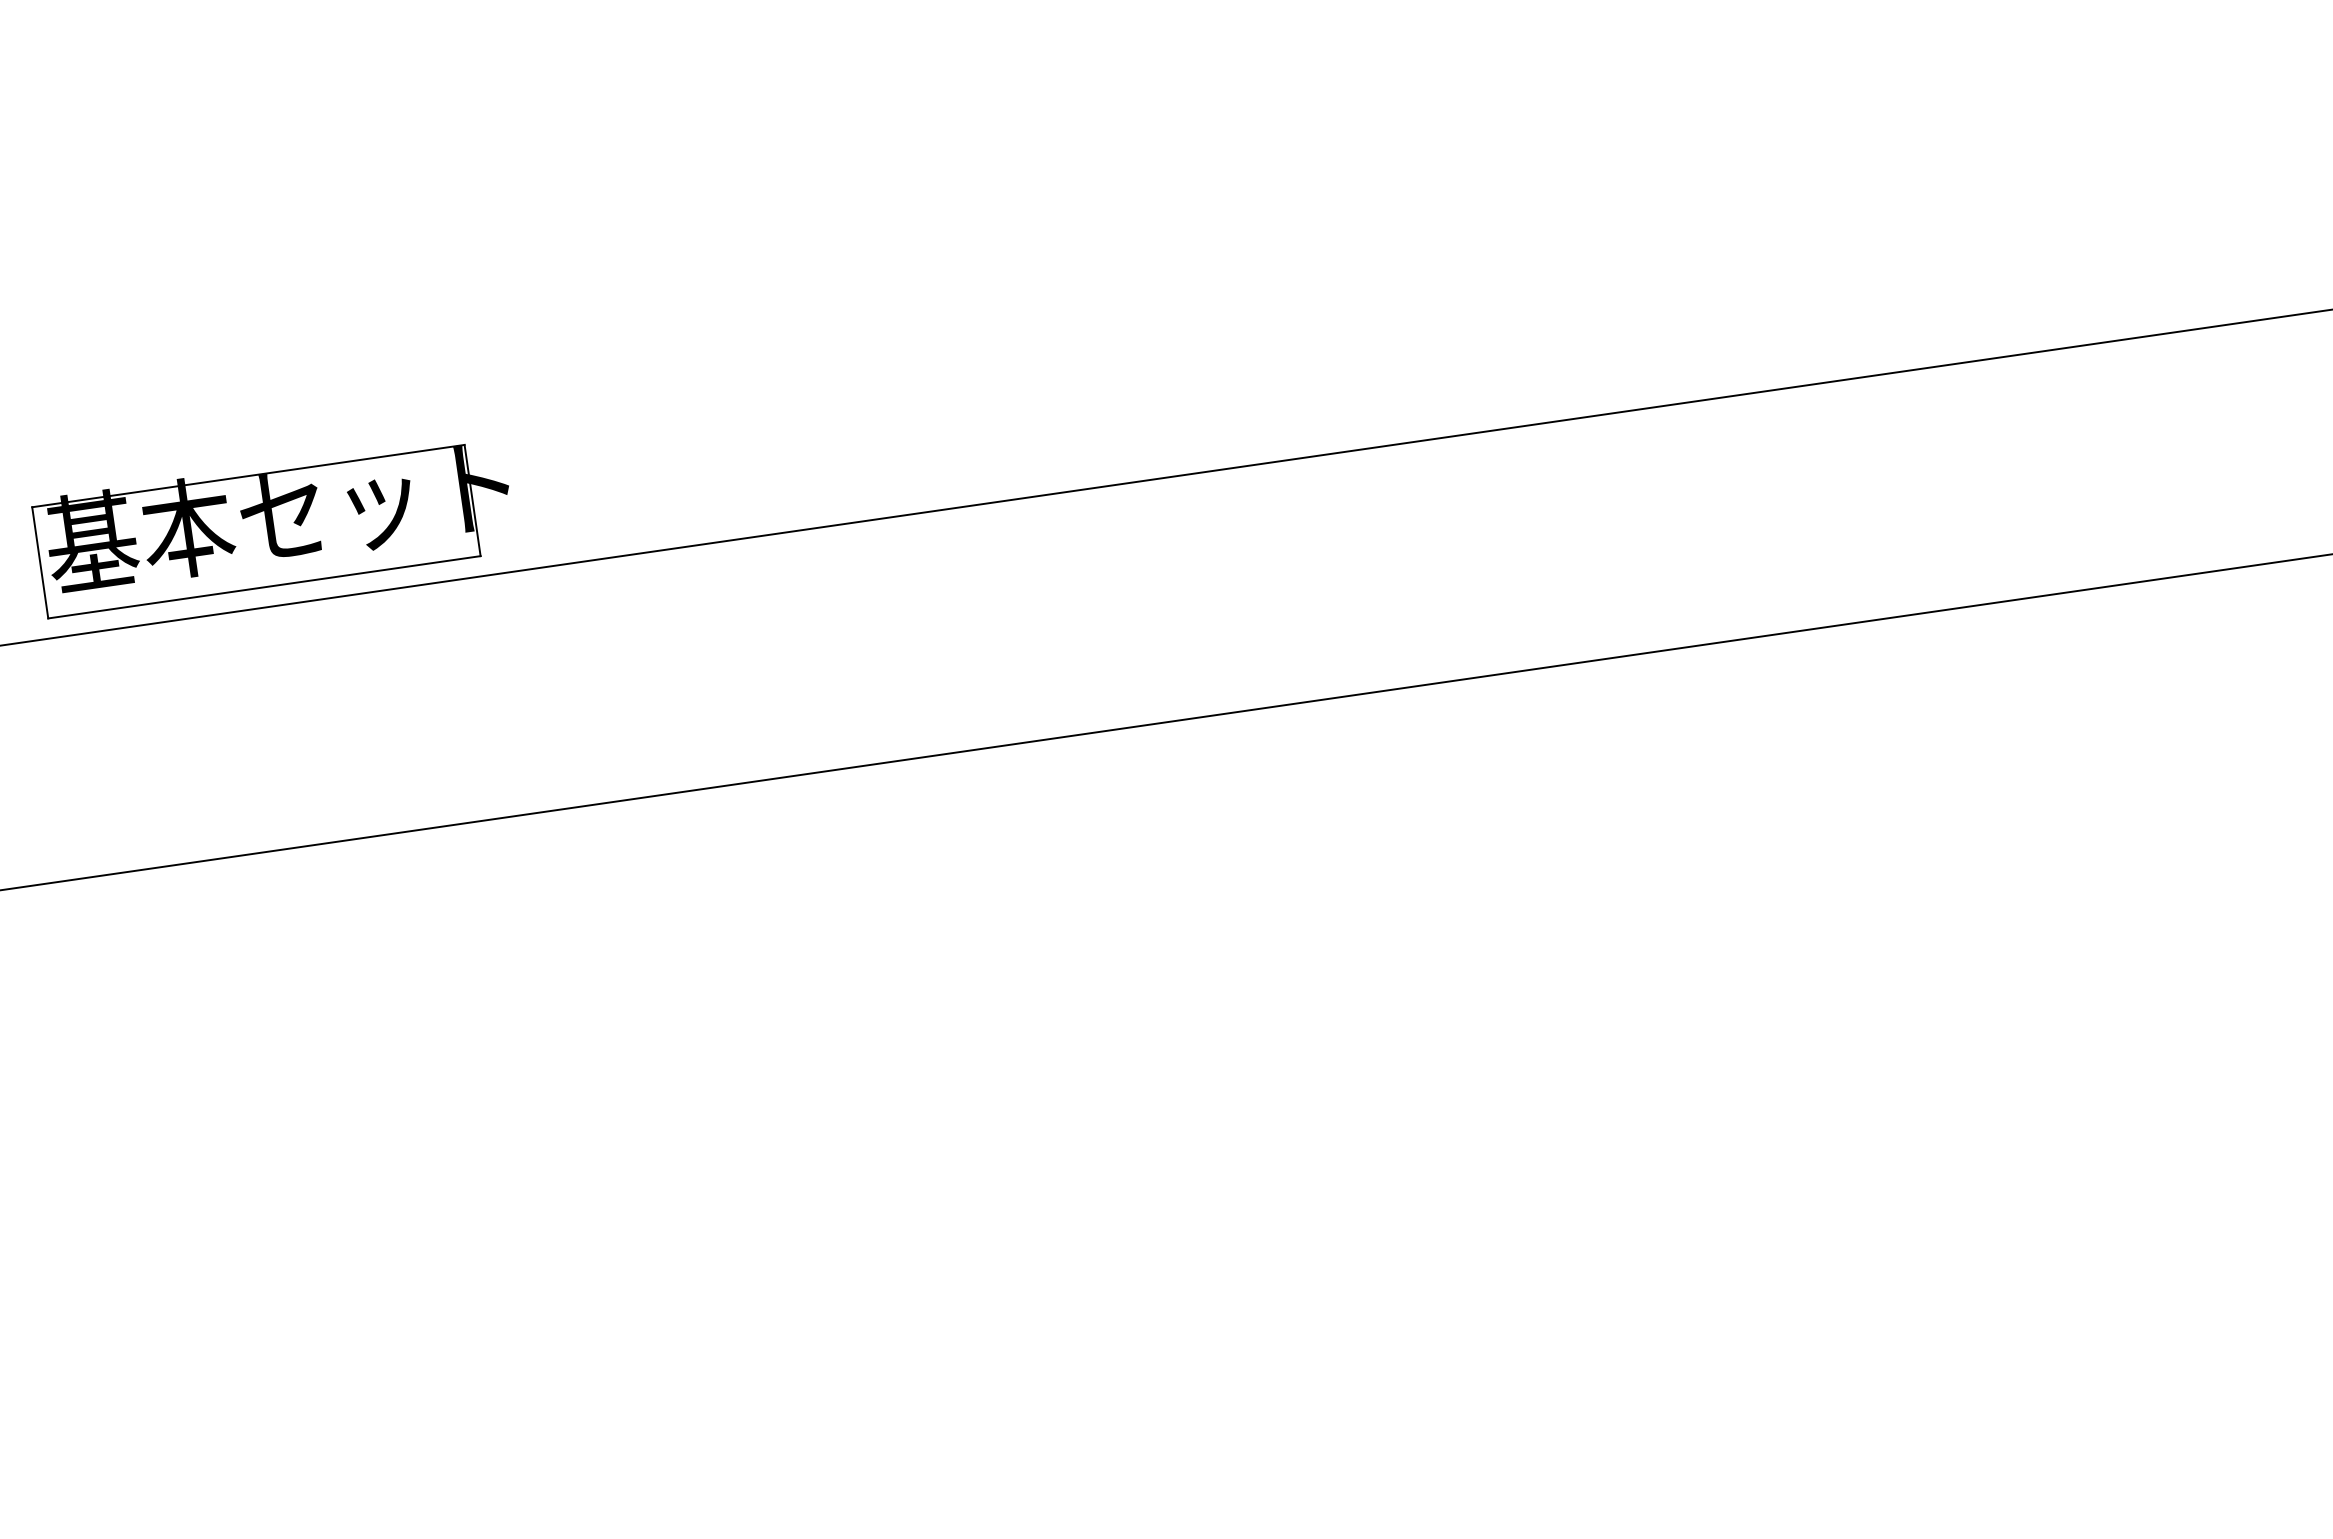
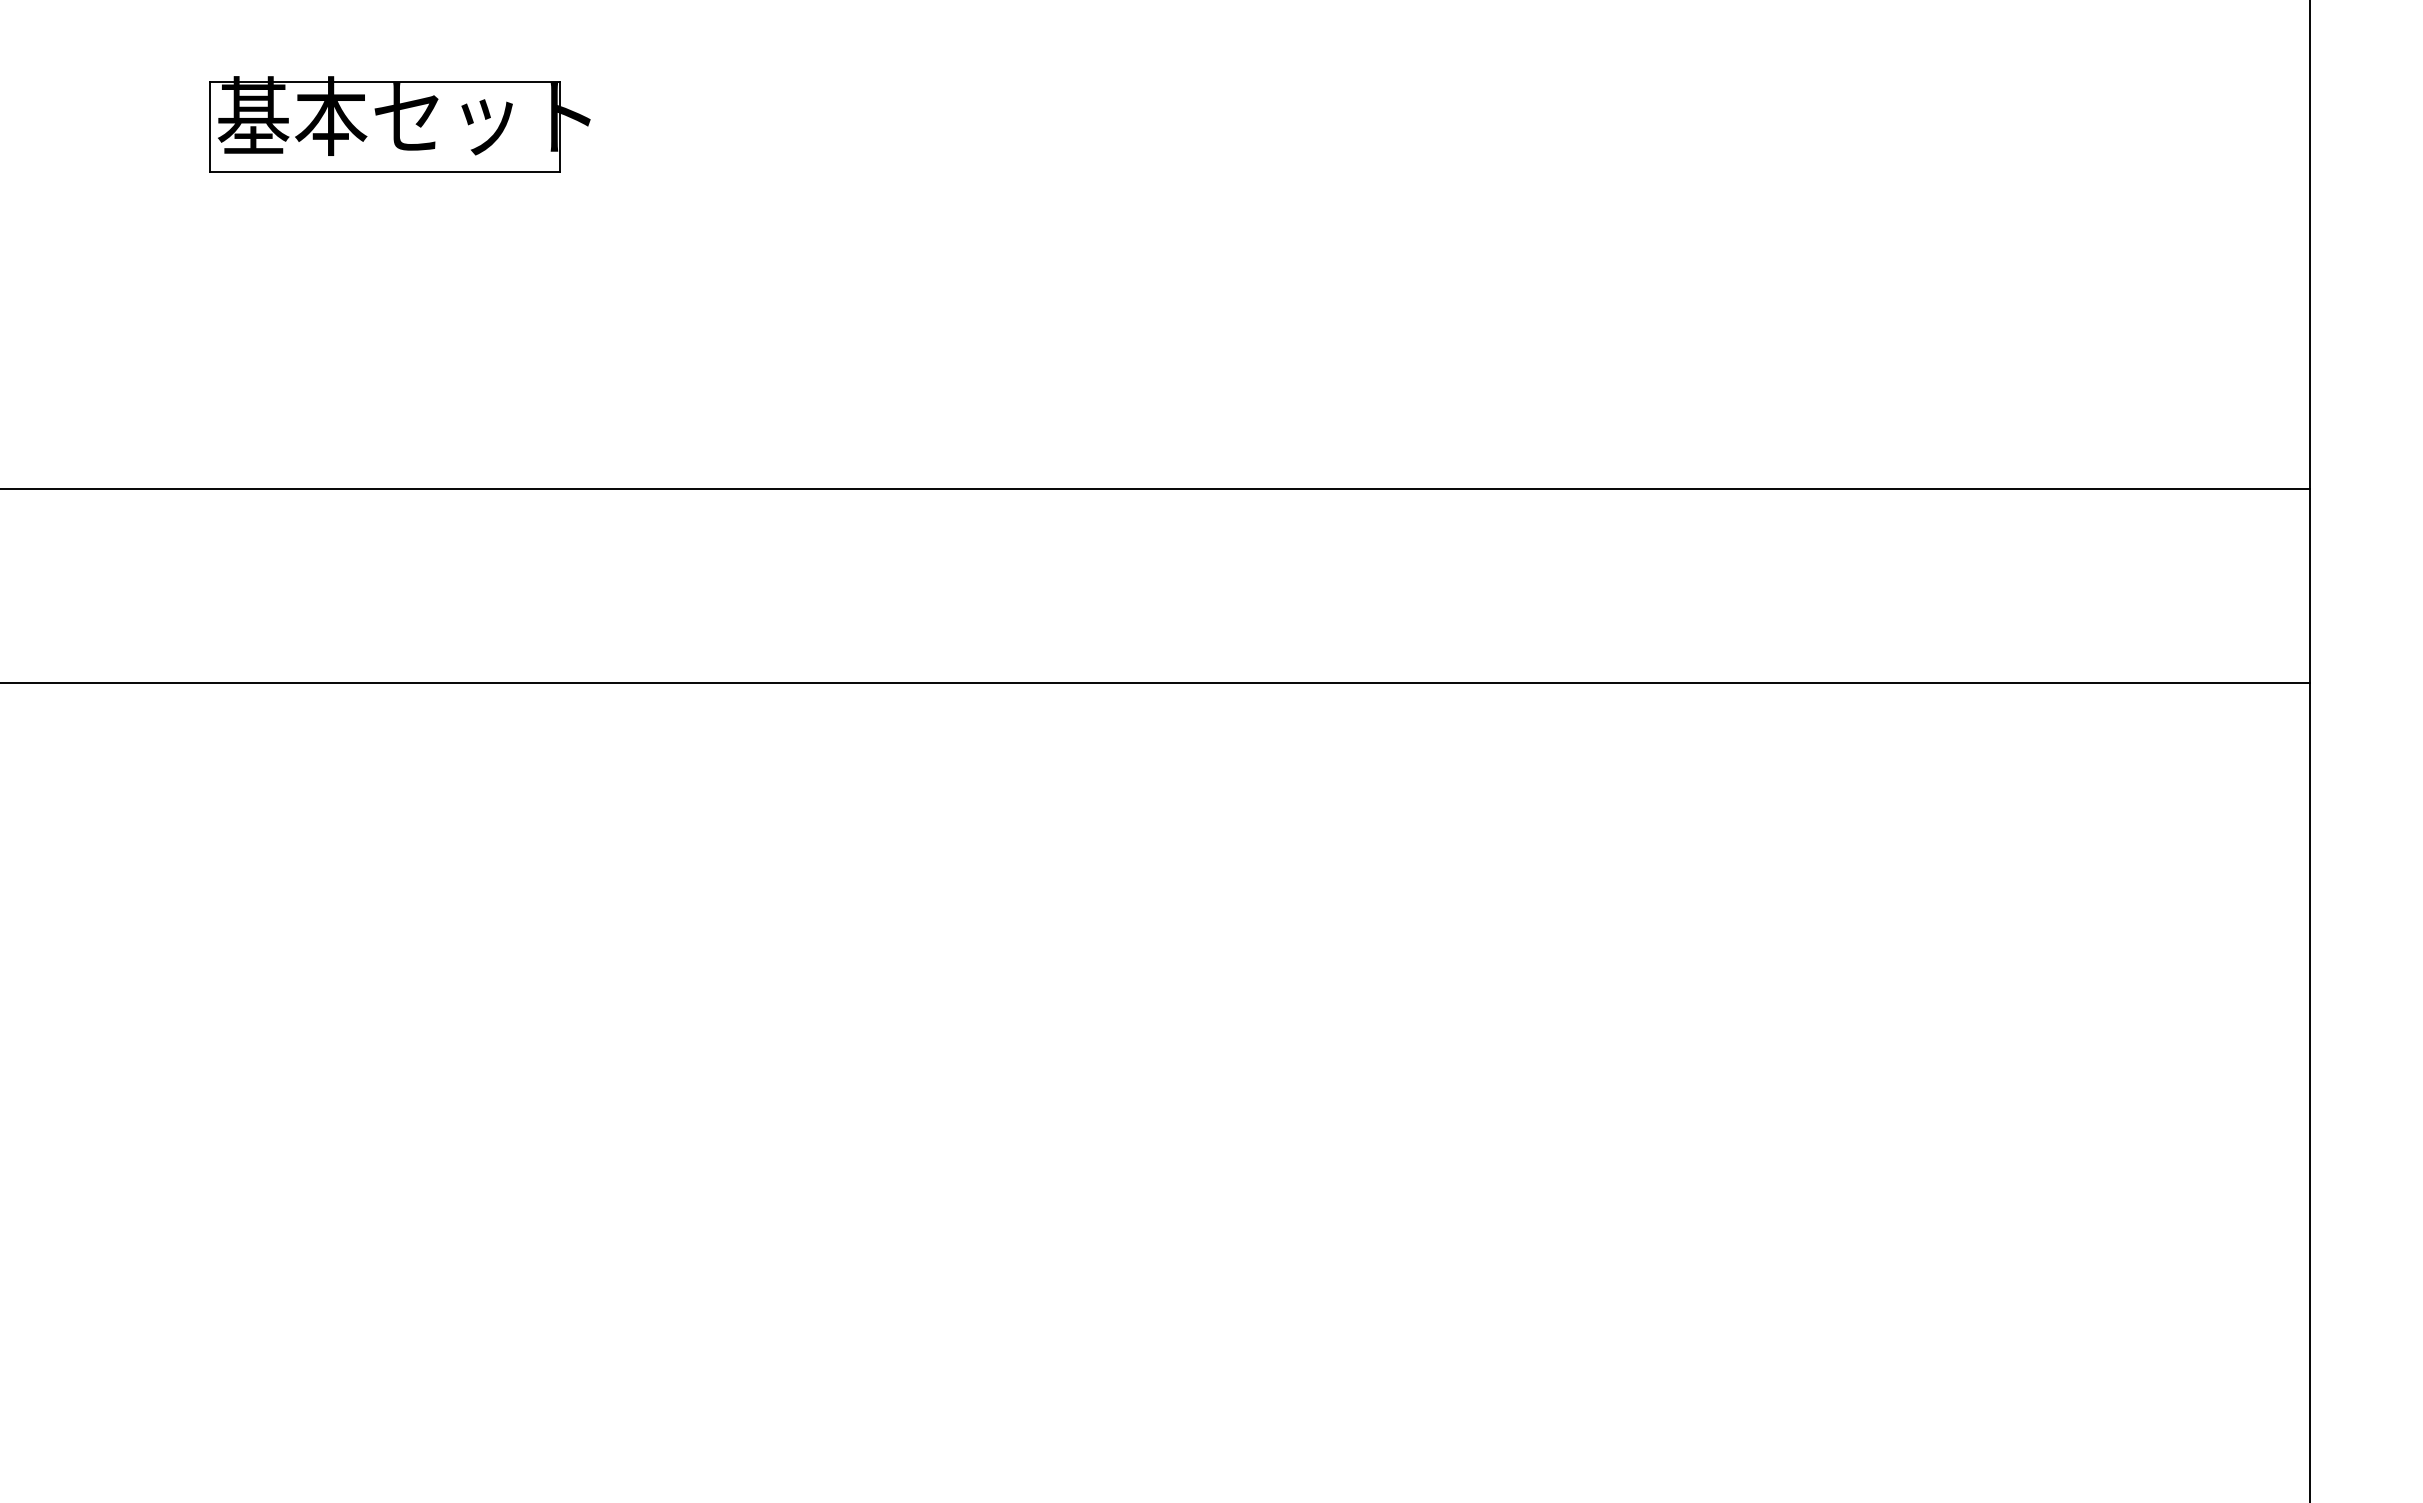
part: (273, 526) -> (399, 124), moved

